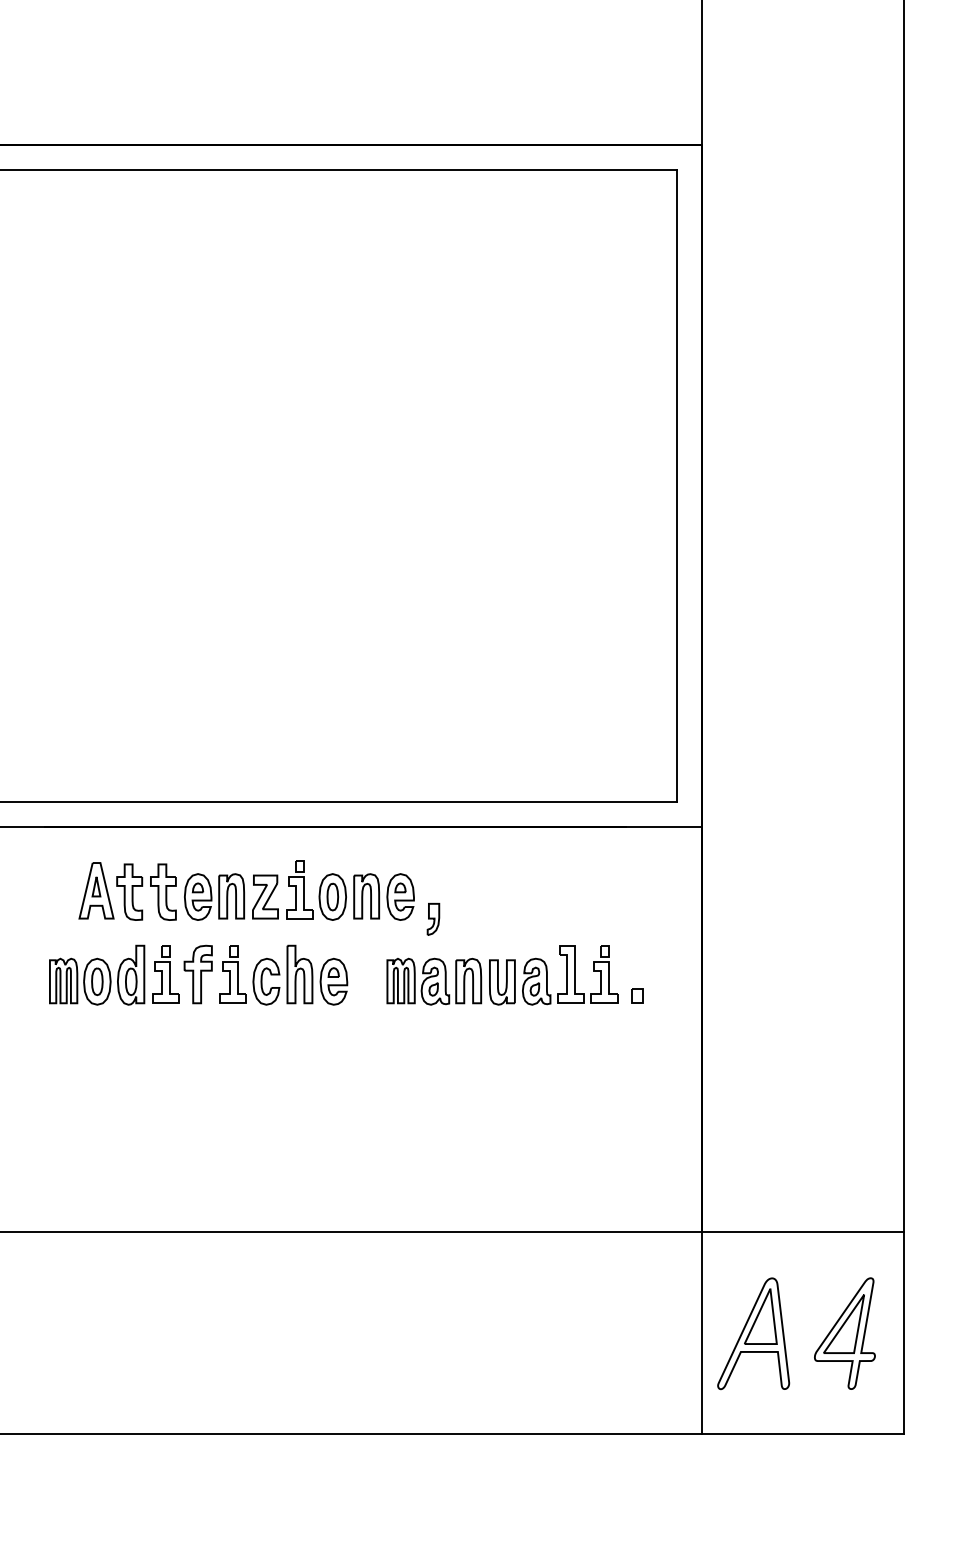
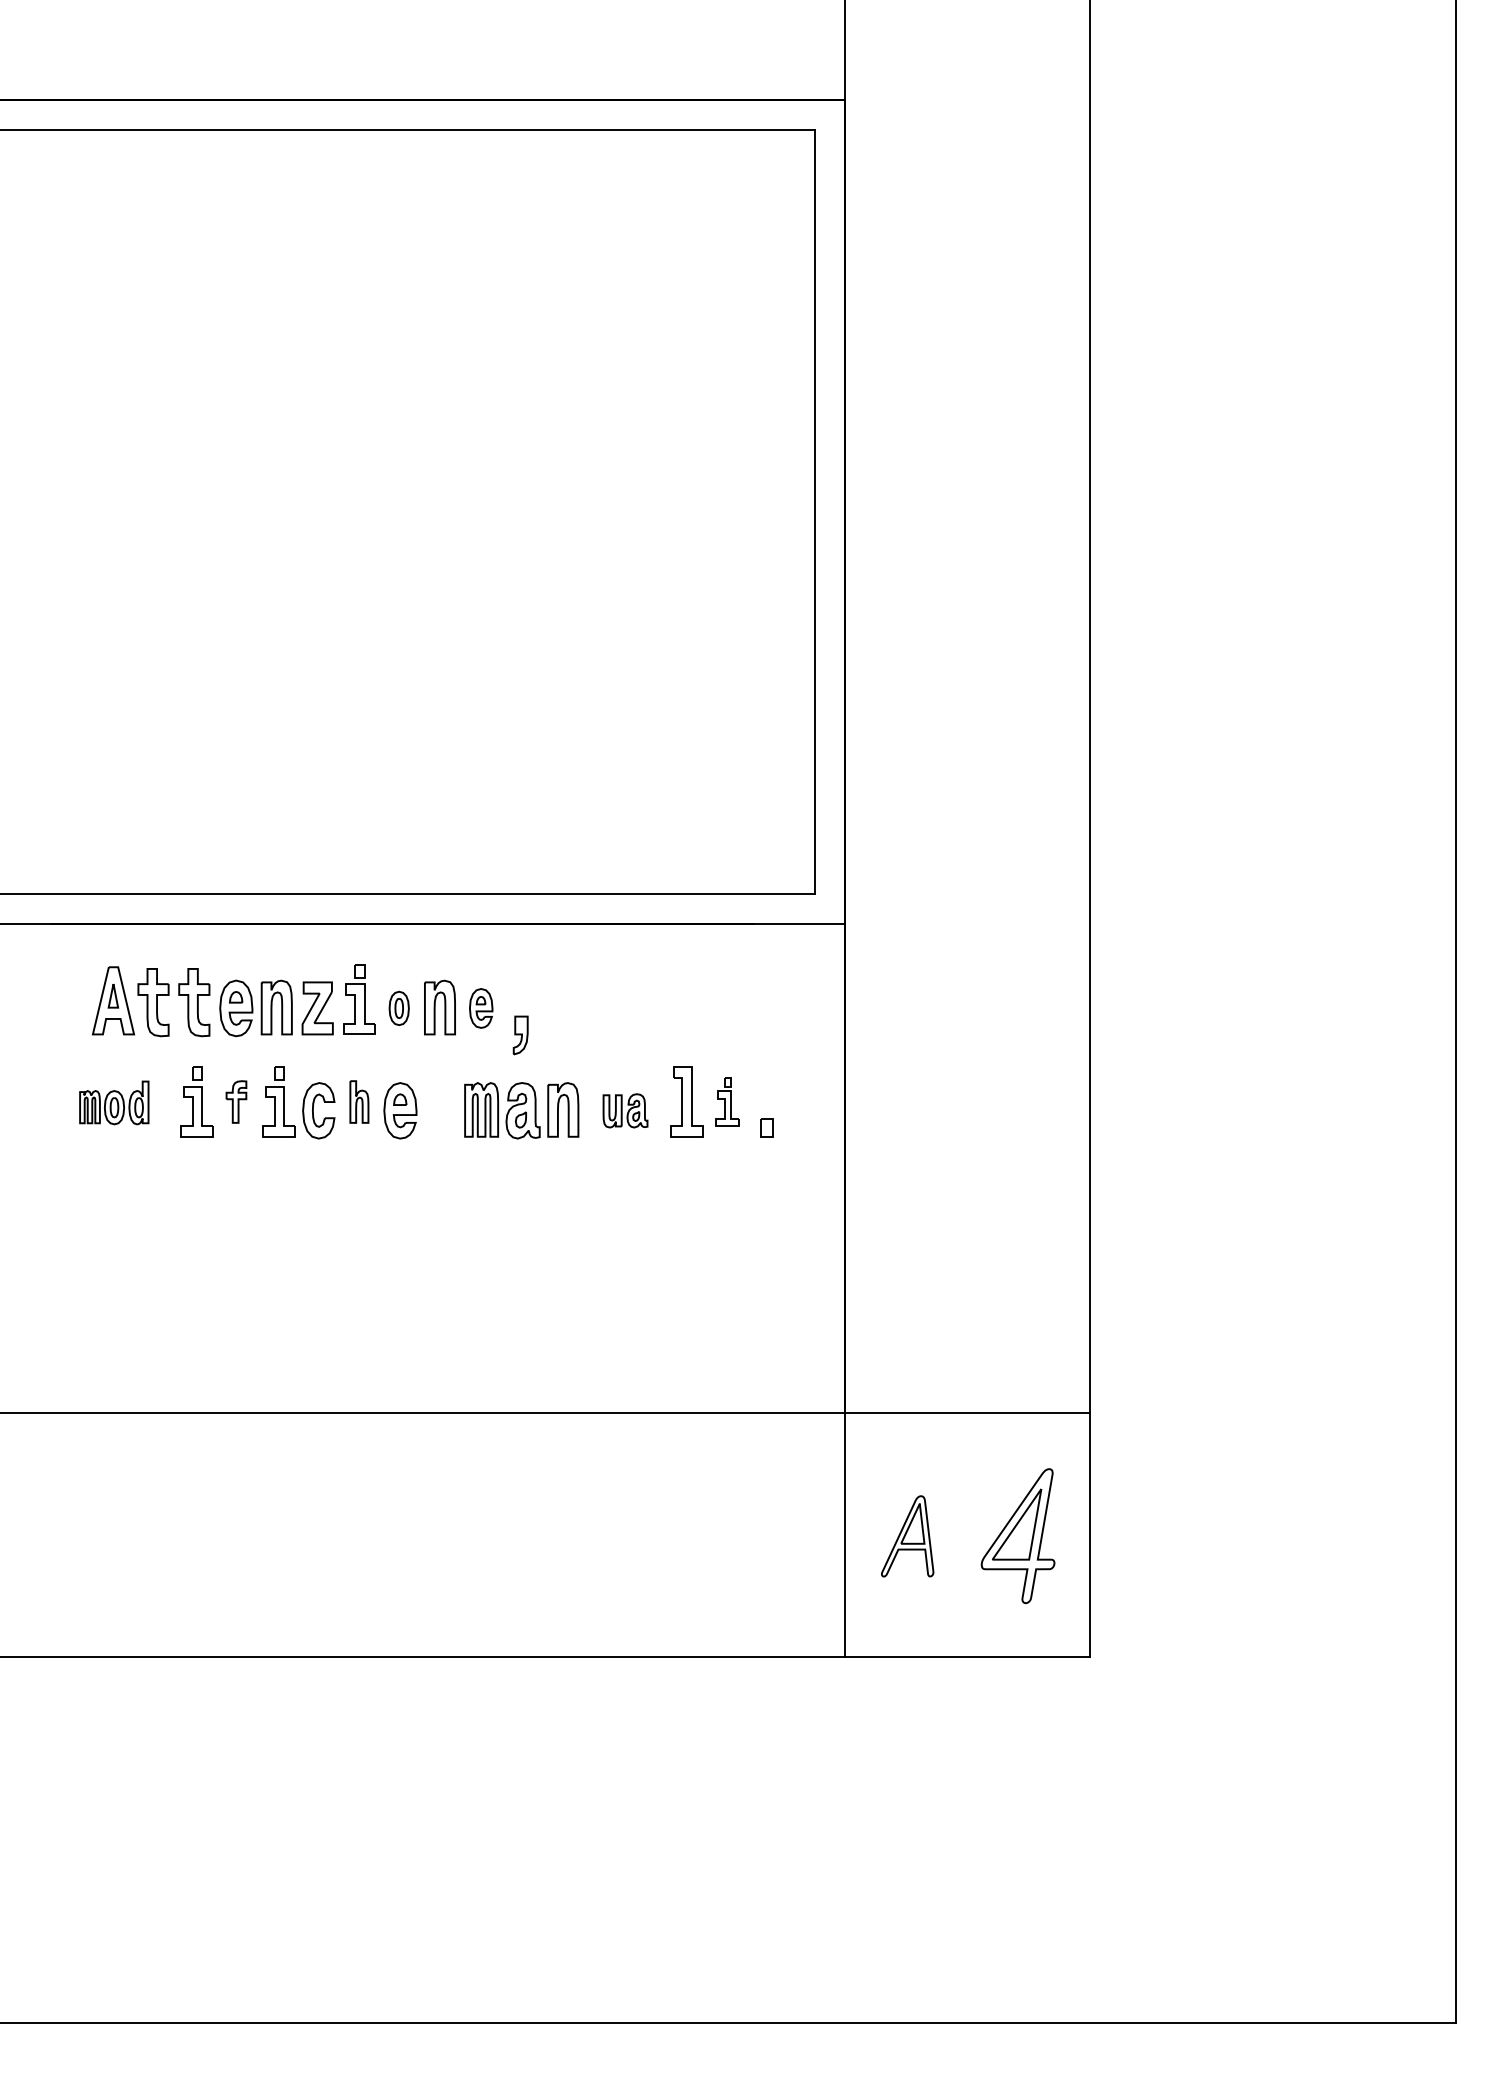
part: (333, 897) -> (399, 1008), size x0.6
part: (401, 897) -> (481, 1008), size x0.7
part: (97, 974) -> (114, 1102), size x0.6
part: (198, 974) -> (236, 1101), size x0.6
part: (300, 974) -> (359, 1101), size x0.6
part: (604, 974) -> (727, 1101), size x0.7
part: (520, 981) -> (625, 1110), size x0.6
part: (753, 1333) -> (907, 1536), size x0.6

